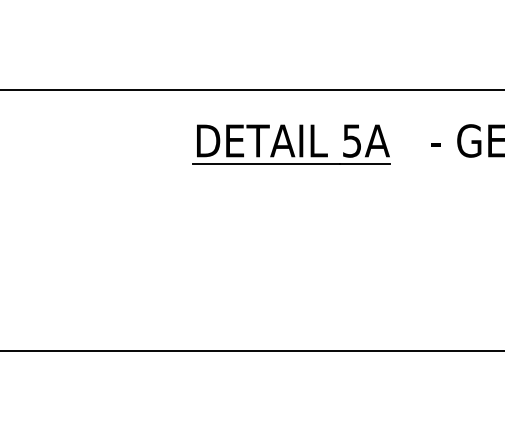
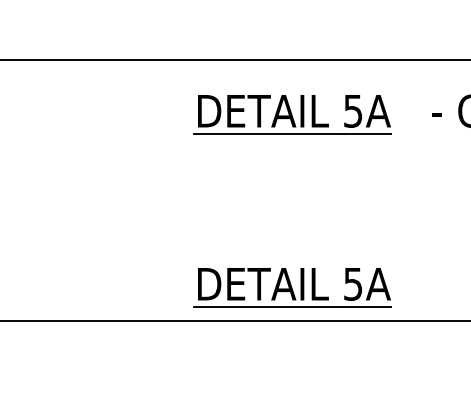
part: (291, 317) -> (292, 287), added

